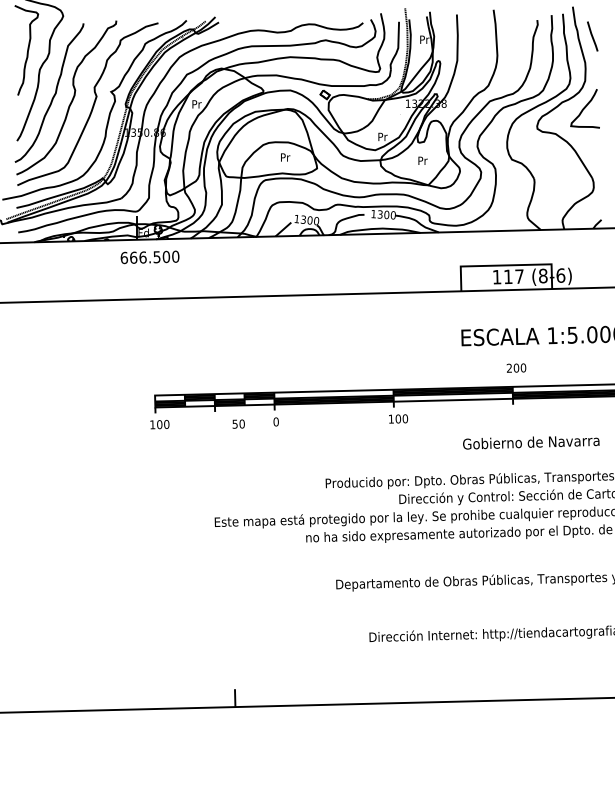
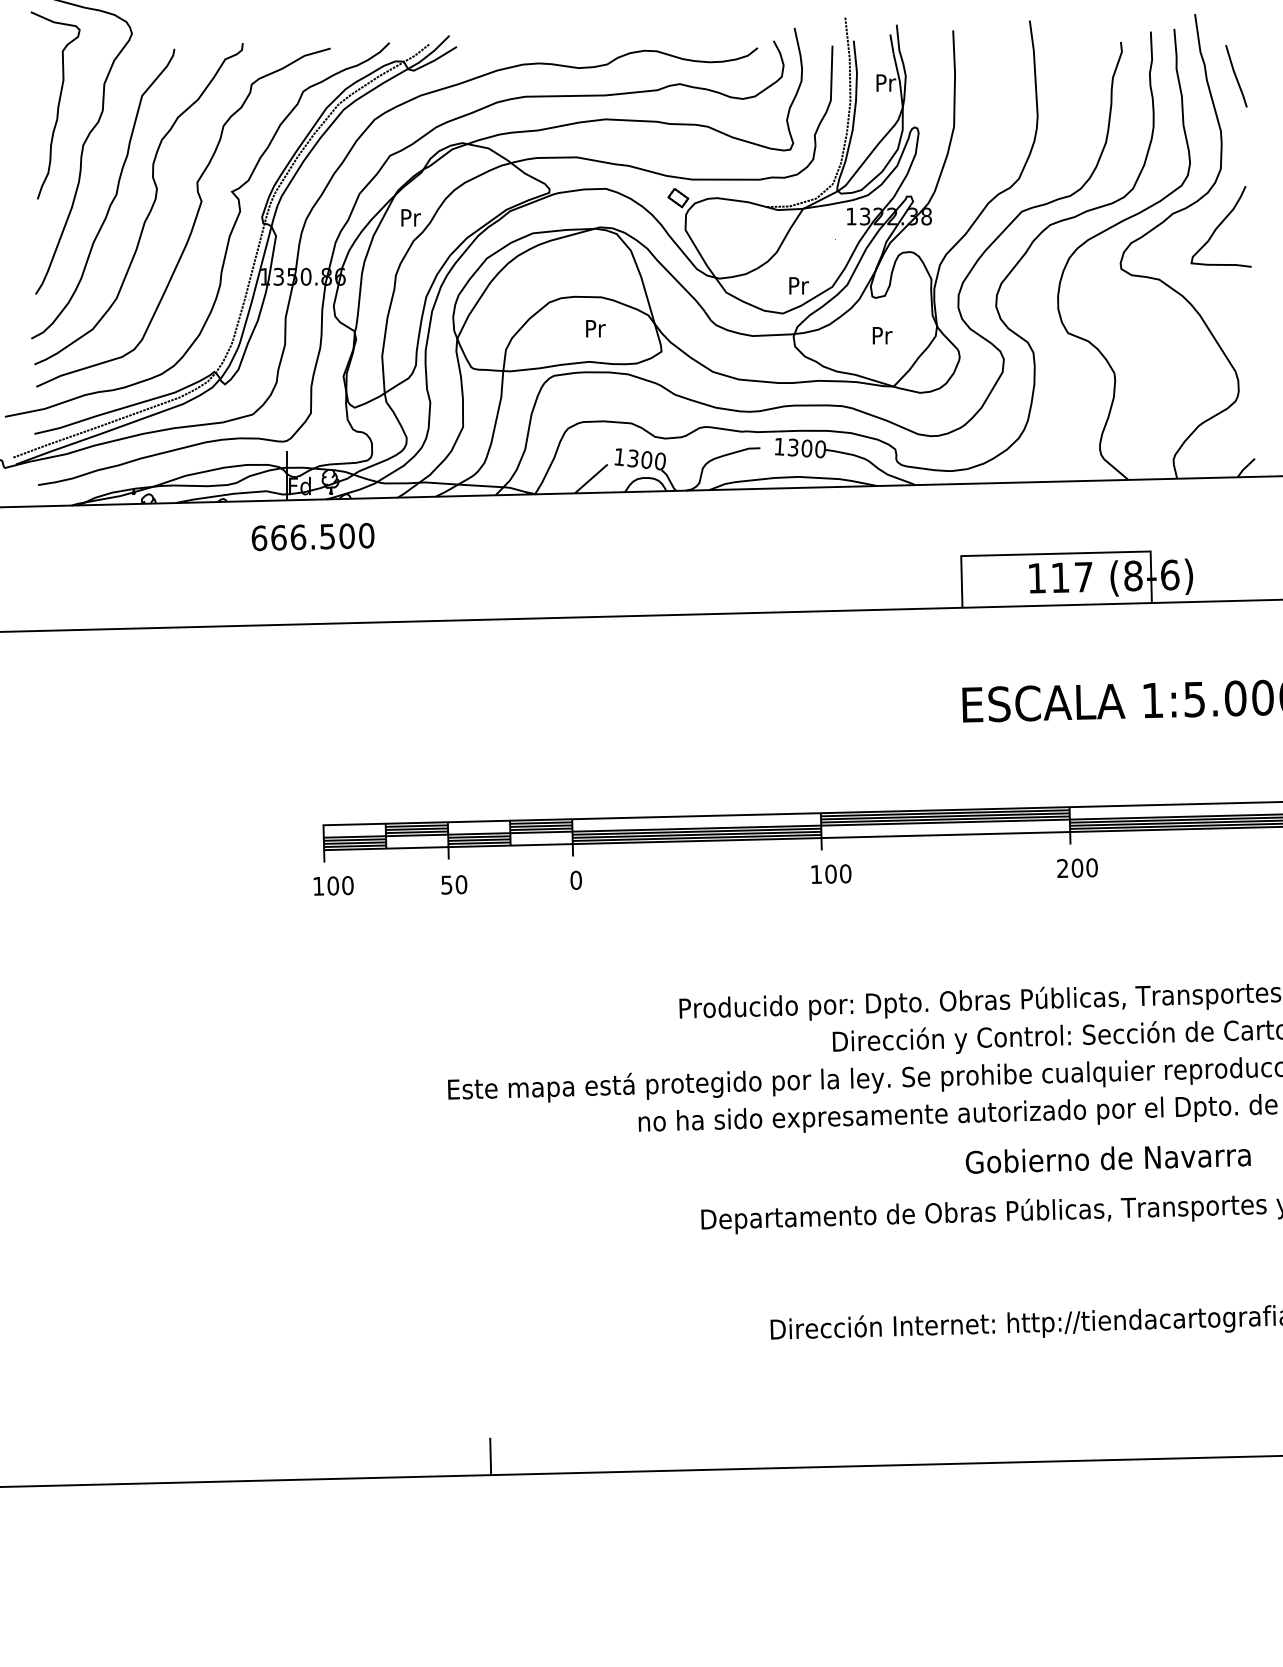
text: (516, 367) -> (1077, 866), moved
text: (238, 423) -> (453, 883), moved
text: (531, 442) -> (1108, 1158), moved

